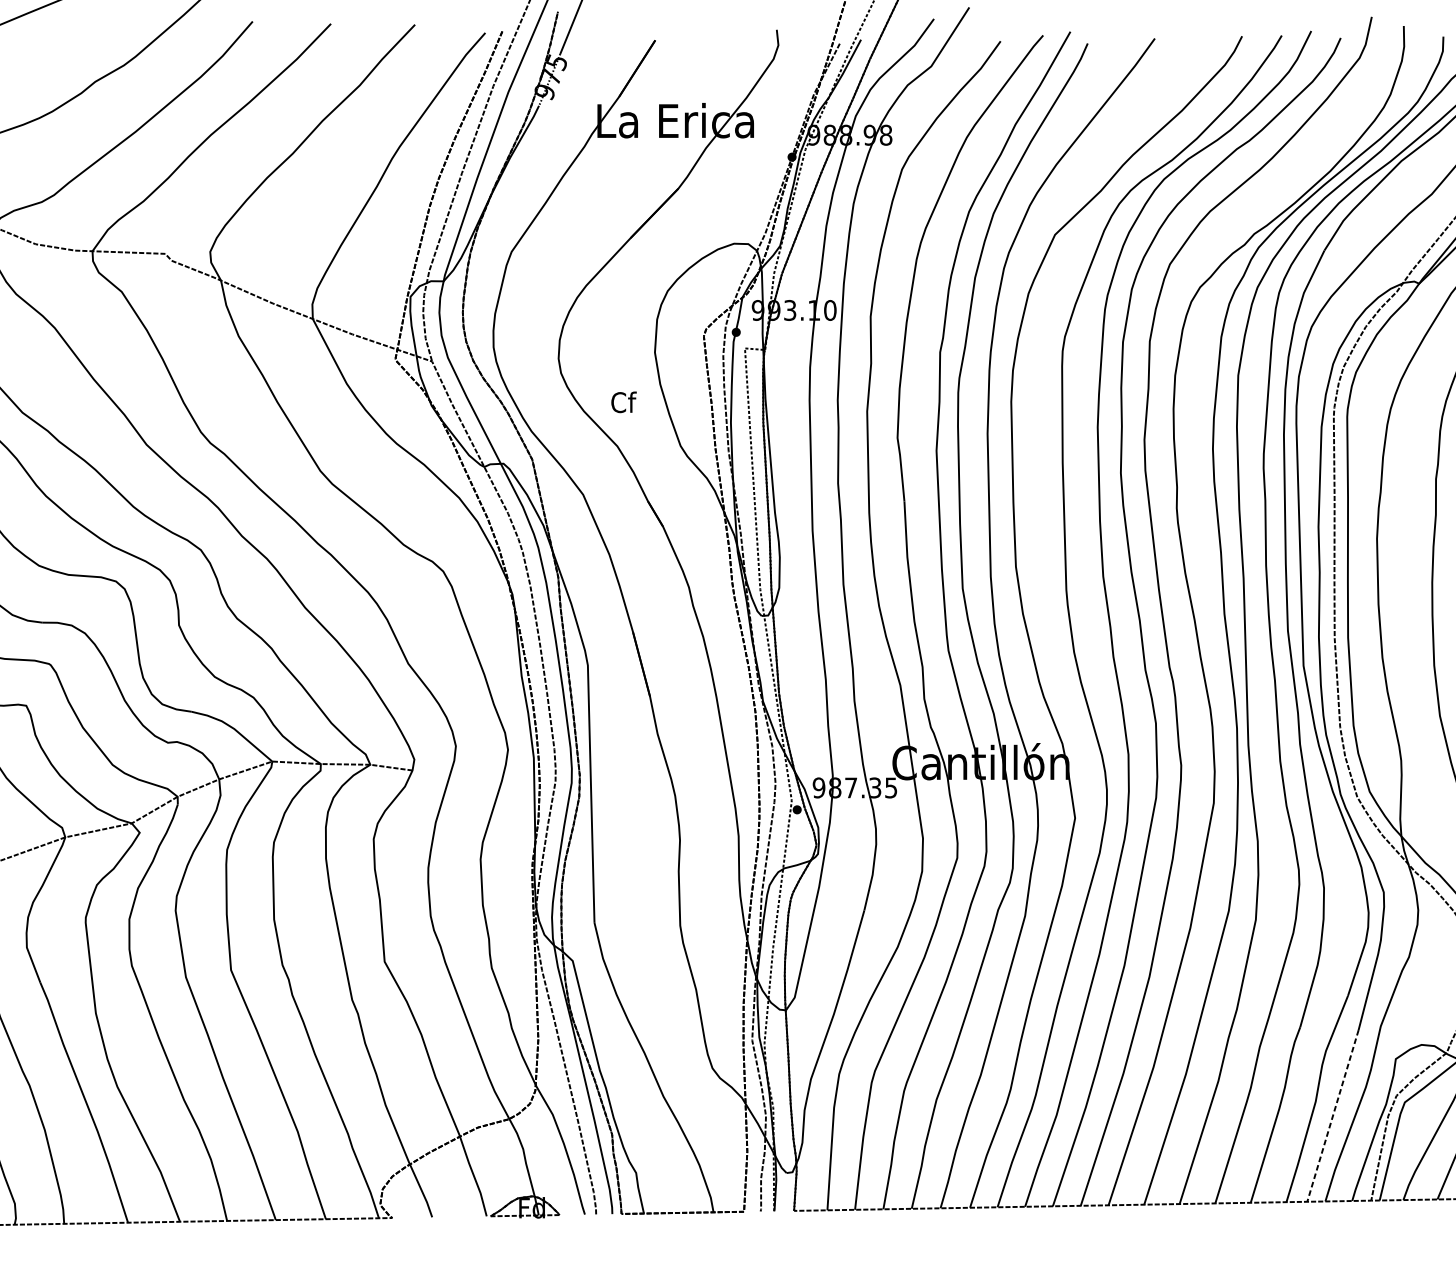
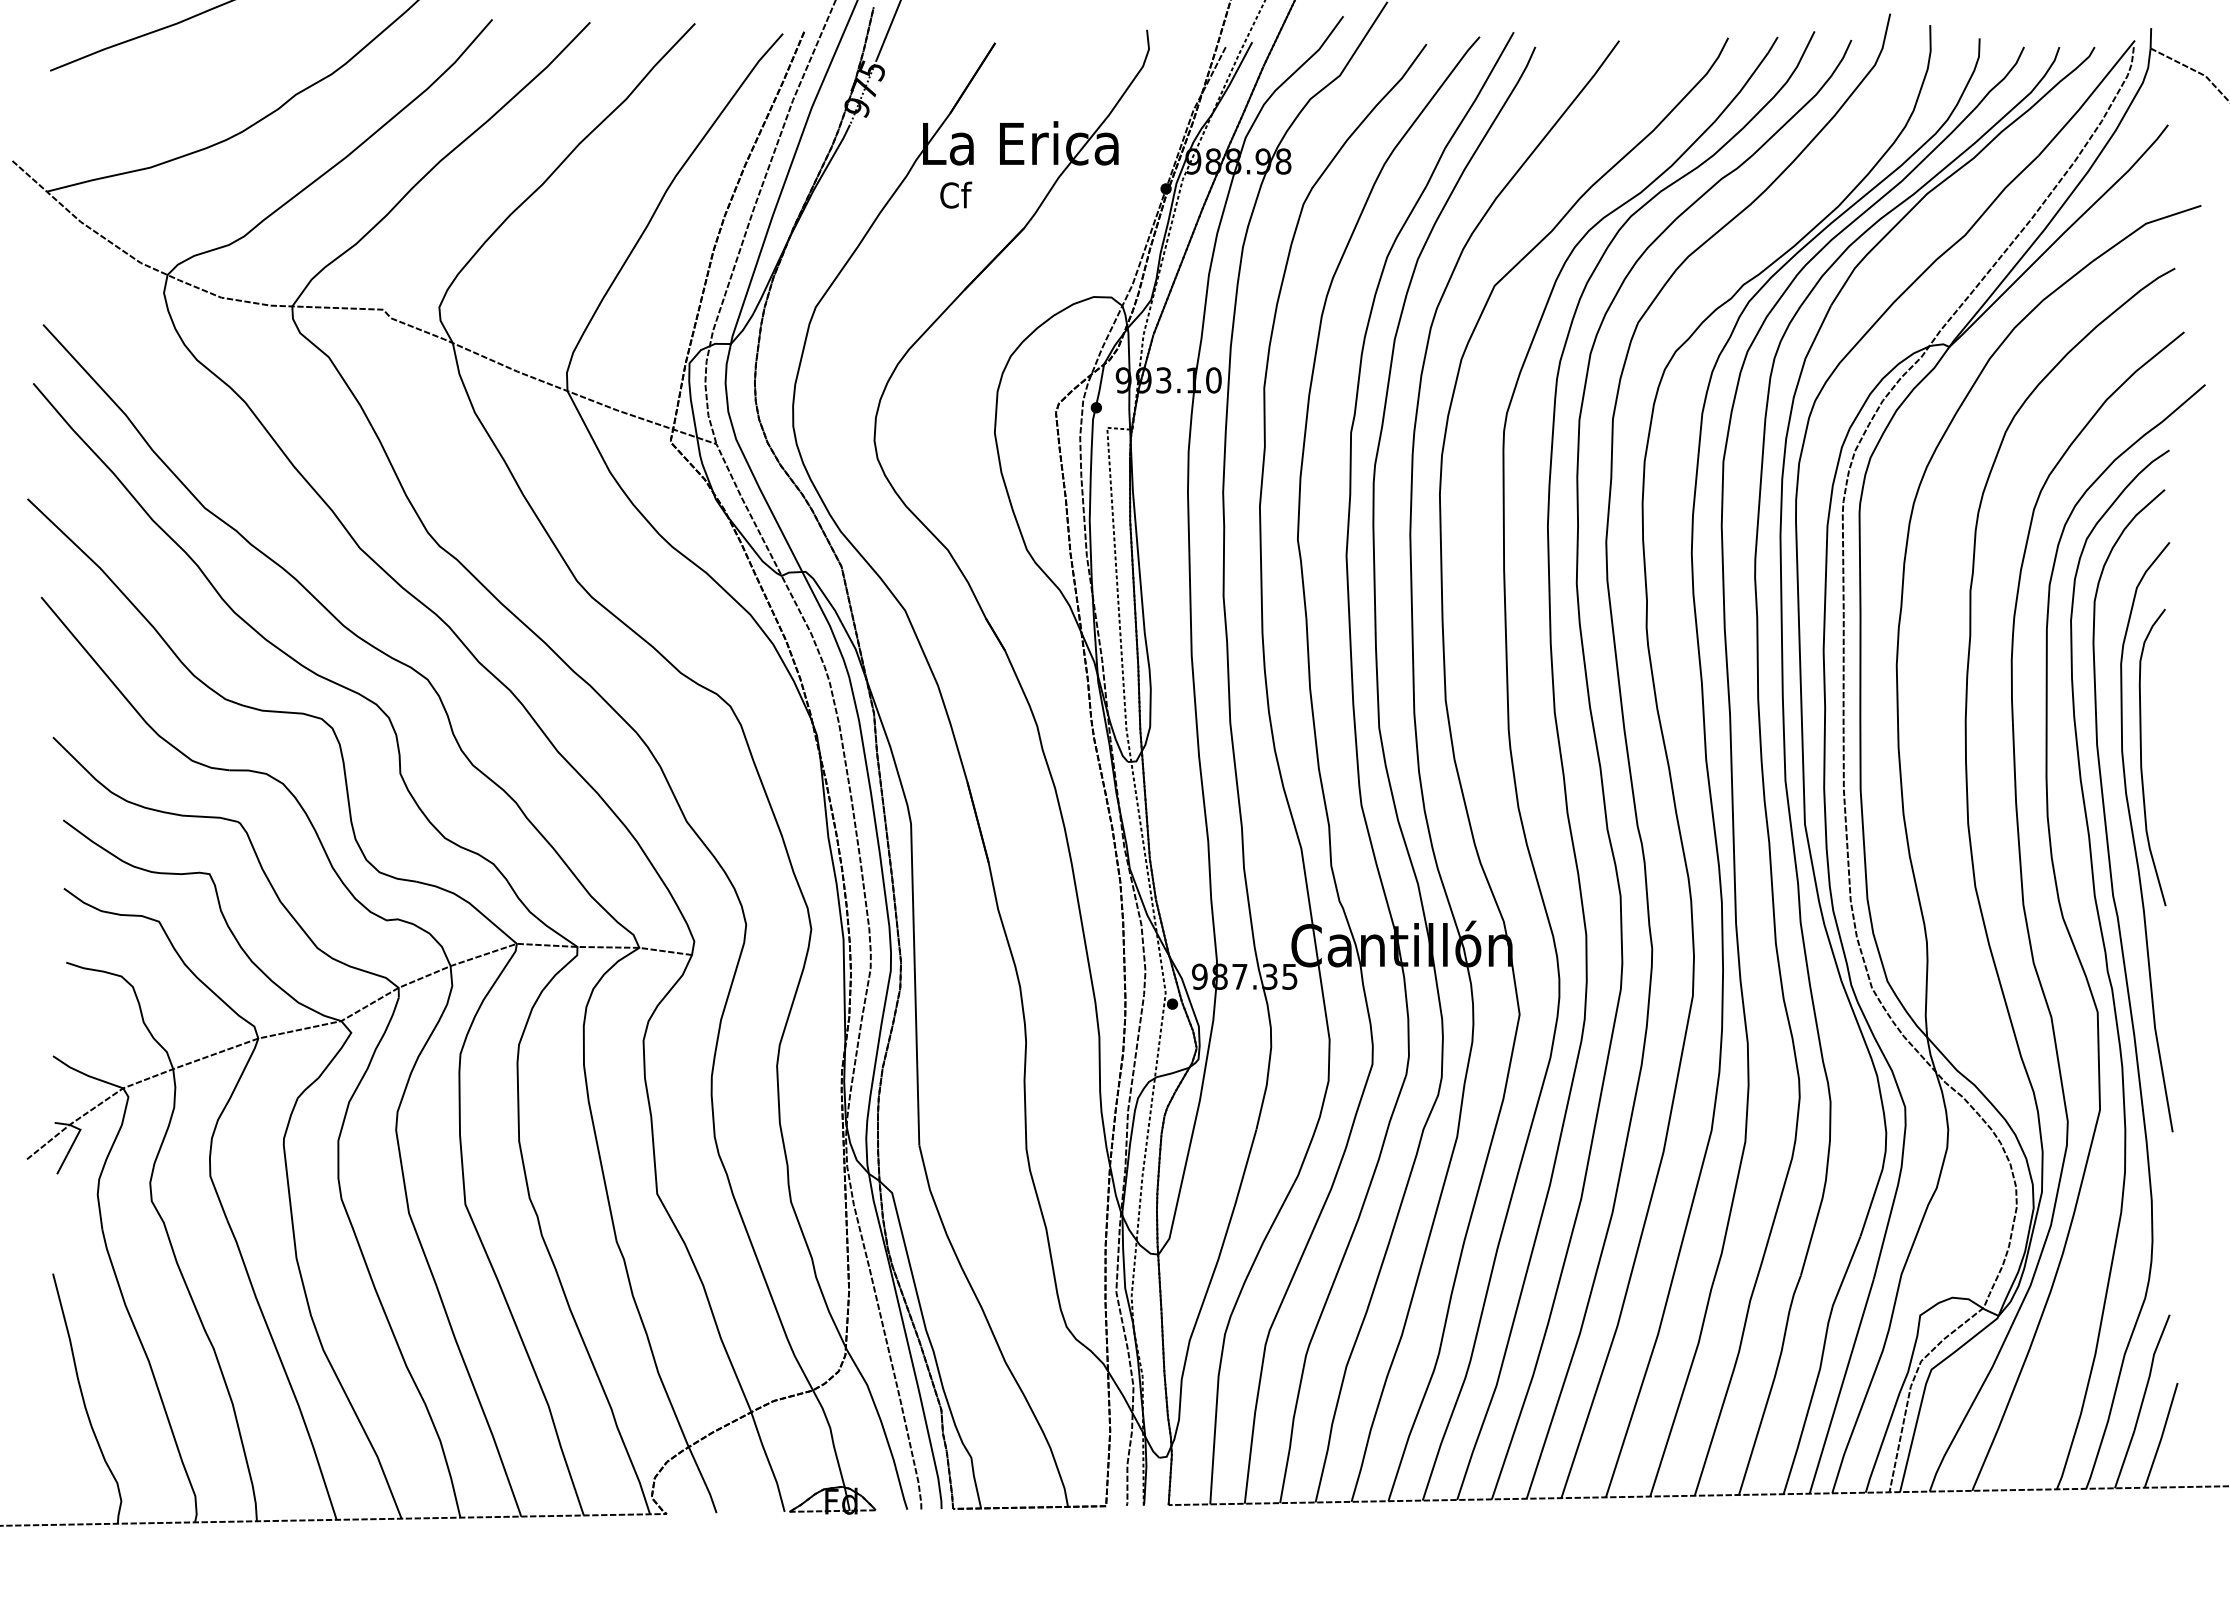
text: (624, 401) -> (956, 194), moved
line: (1332, 1115) -> (1841, 1386), dashed -> solid

